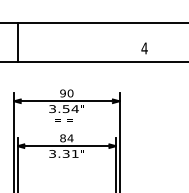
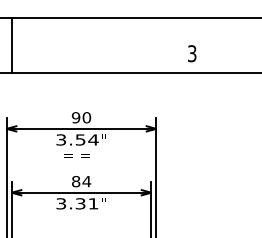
text: (144, 48) -> (192, 53), 4 -> 3

